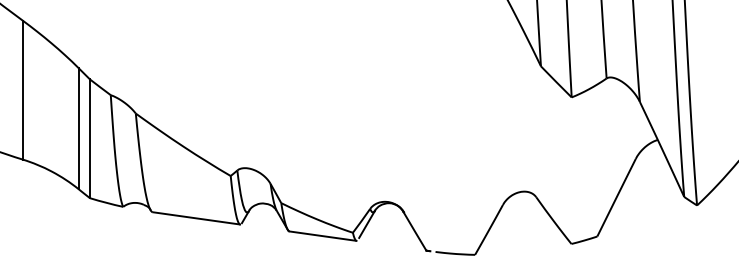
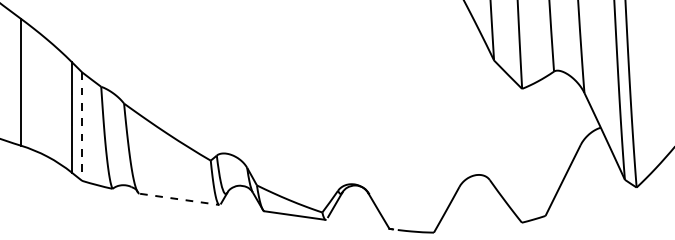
line: (90, 139) -> (82, 127), solid -> dashed
line: (197, 218) -> (180, 199), solid -> dashed

